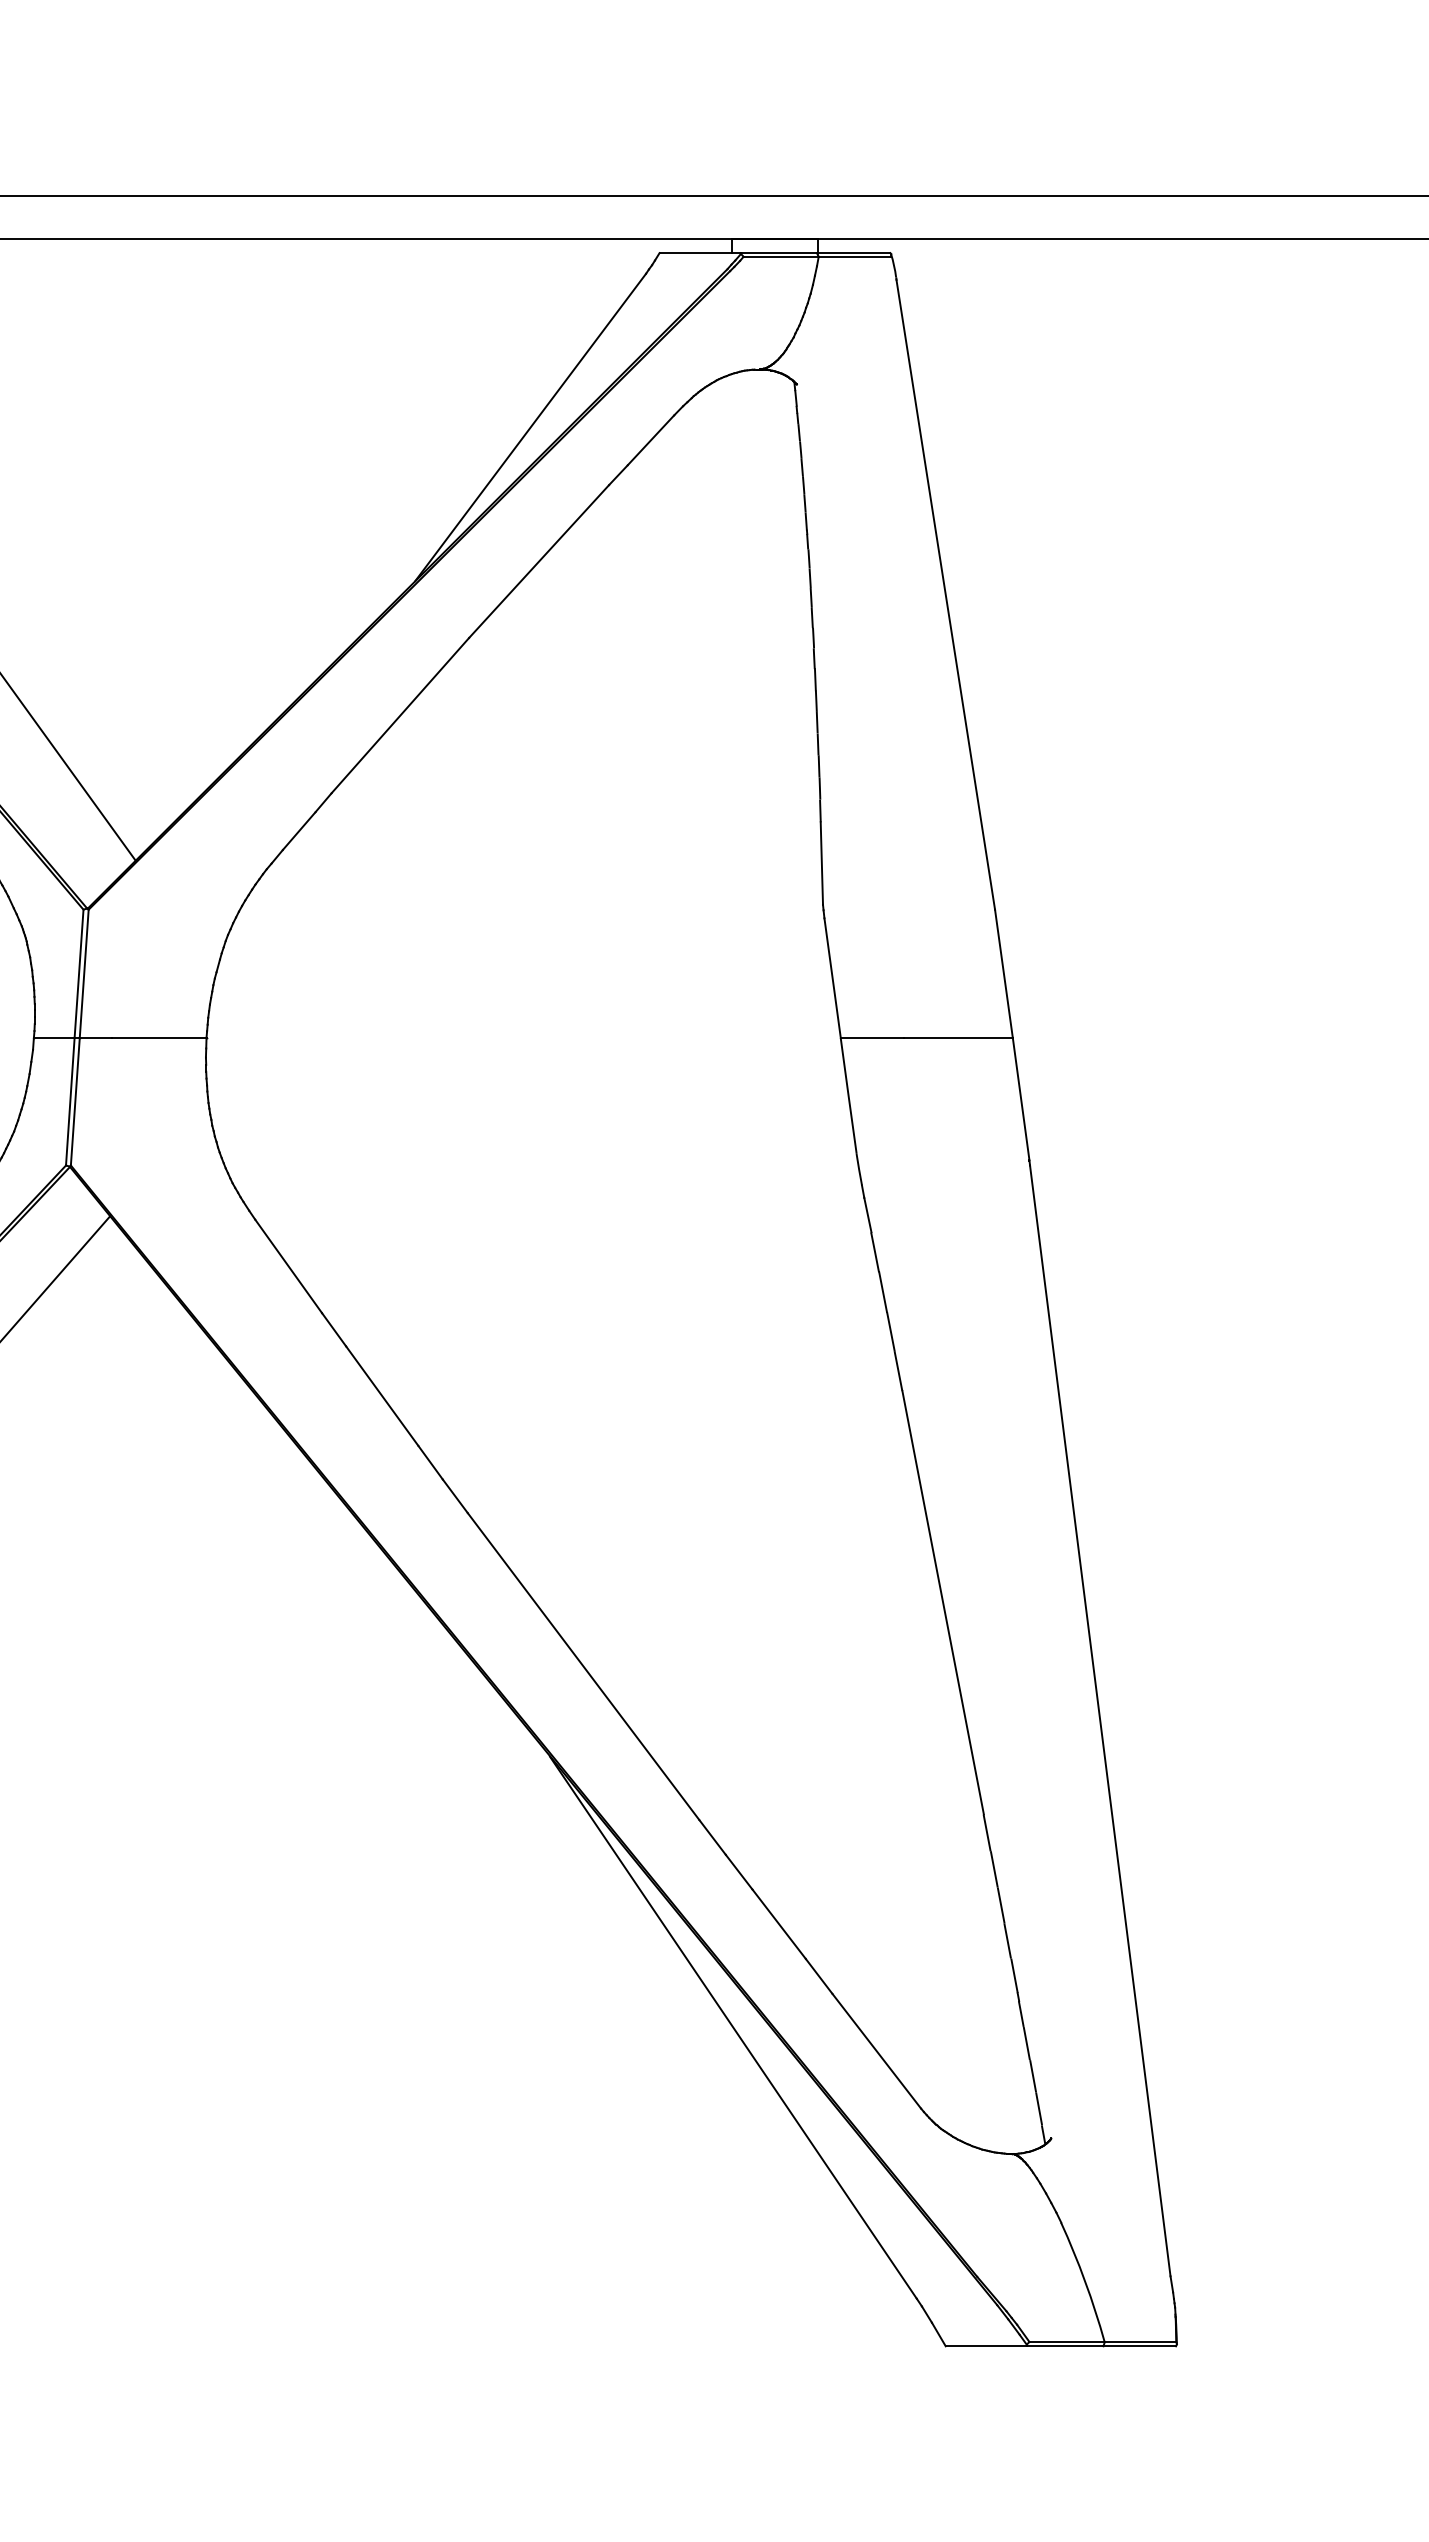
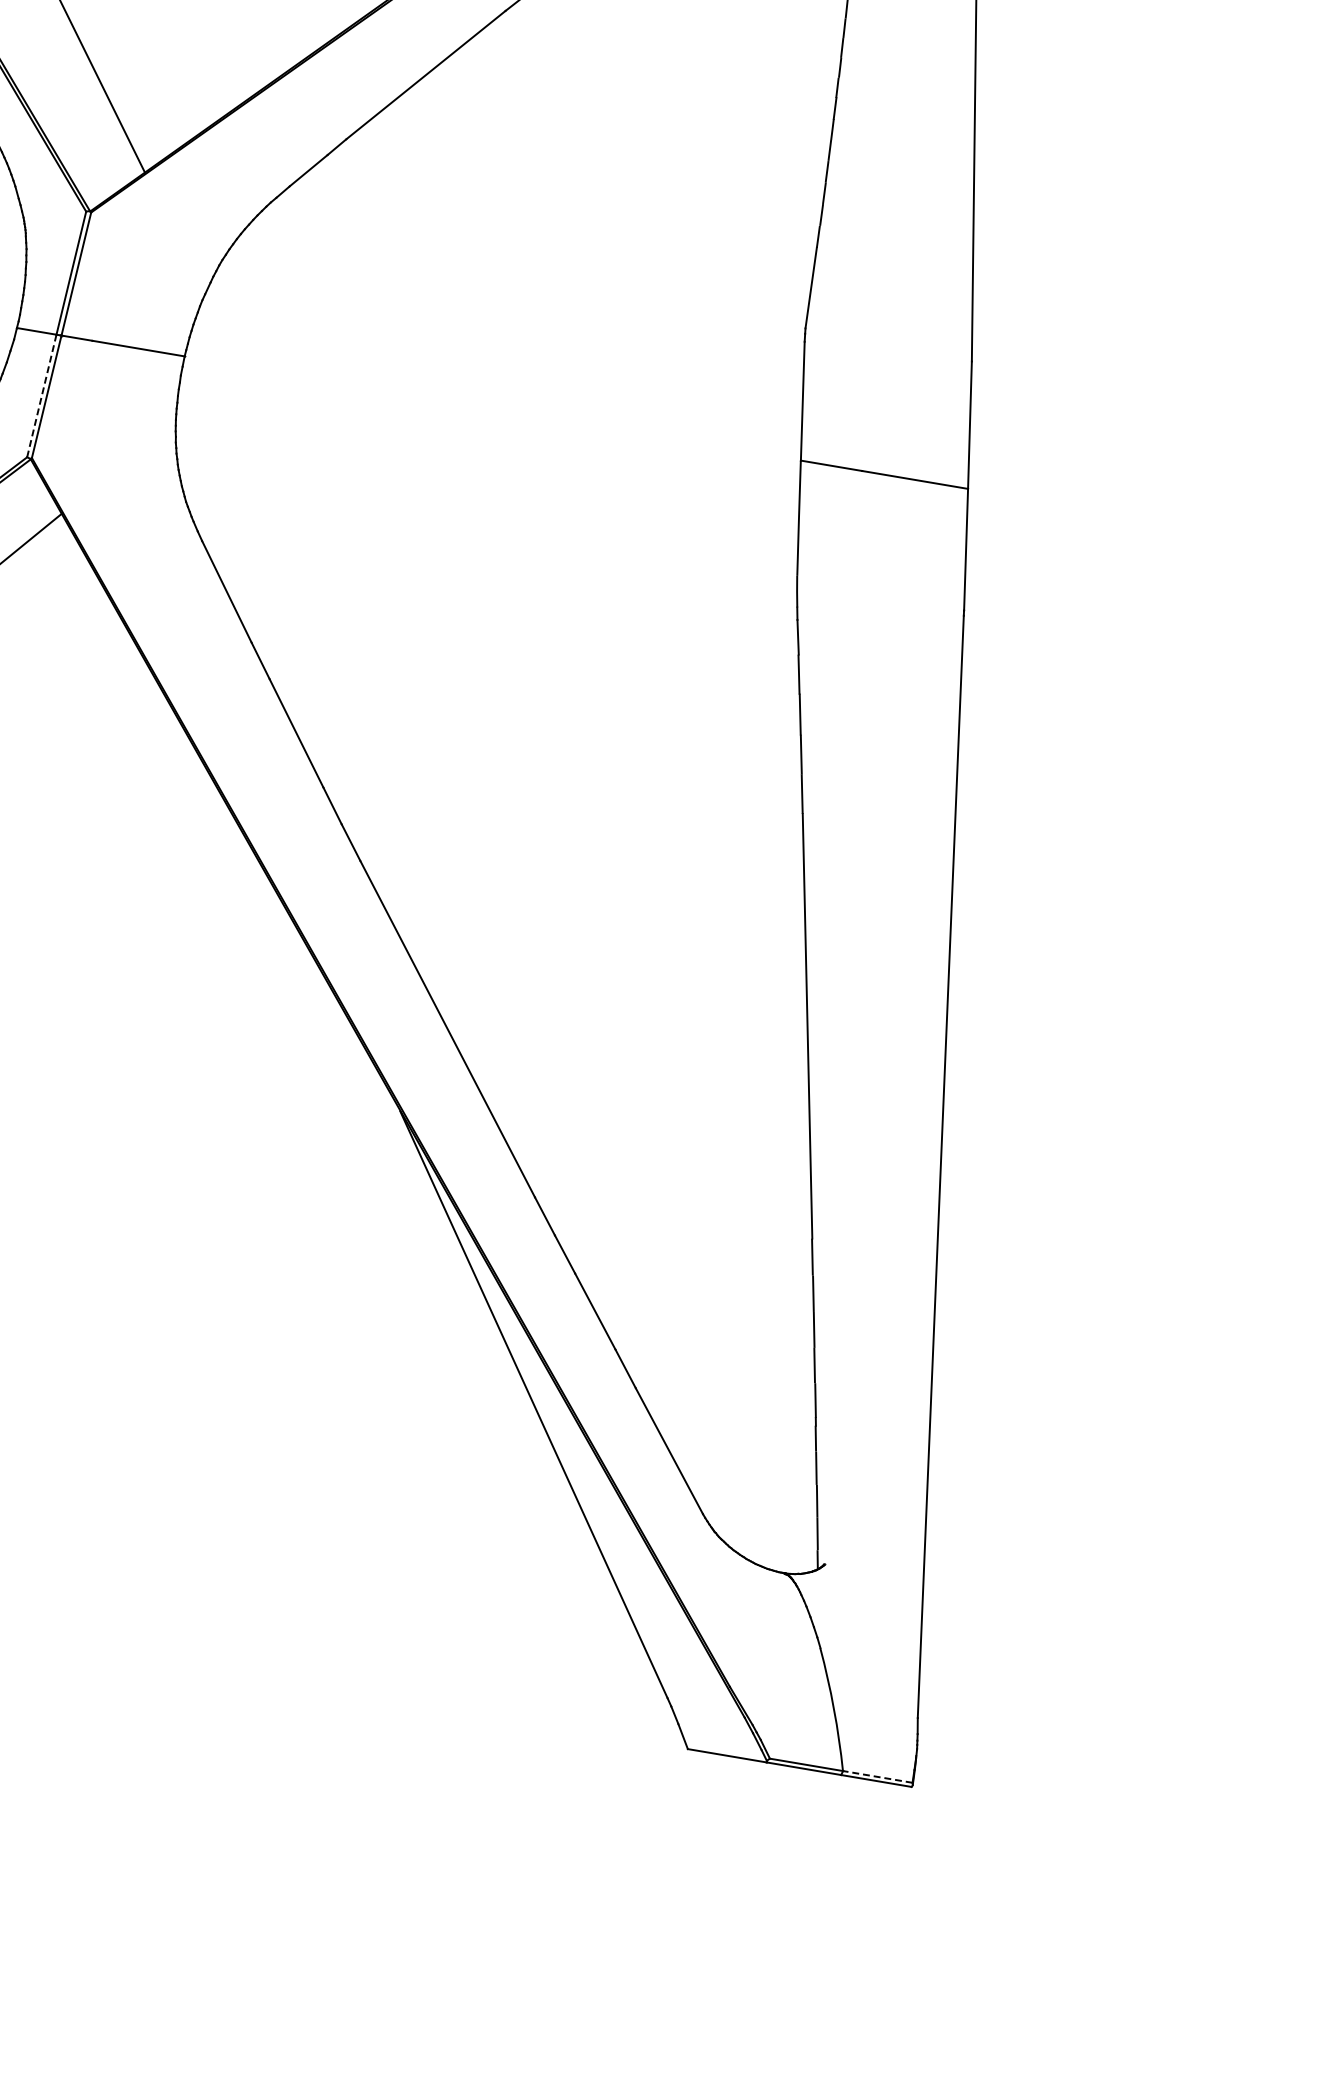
line: (70, 1101) -> (42, 395), solid -> dashed
line: (1140, 2341) -> (877, 1776), solid -> dashed

